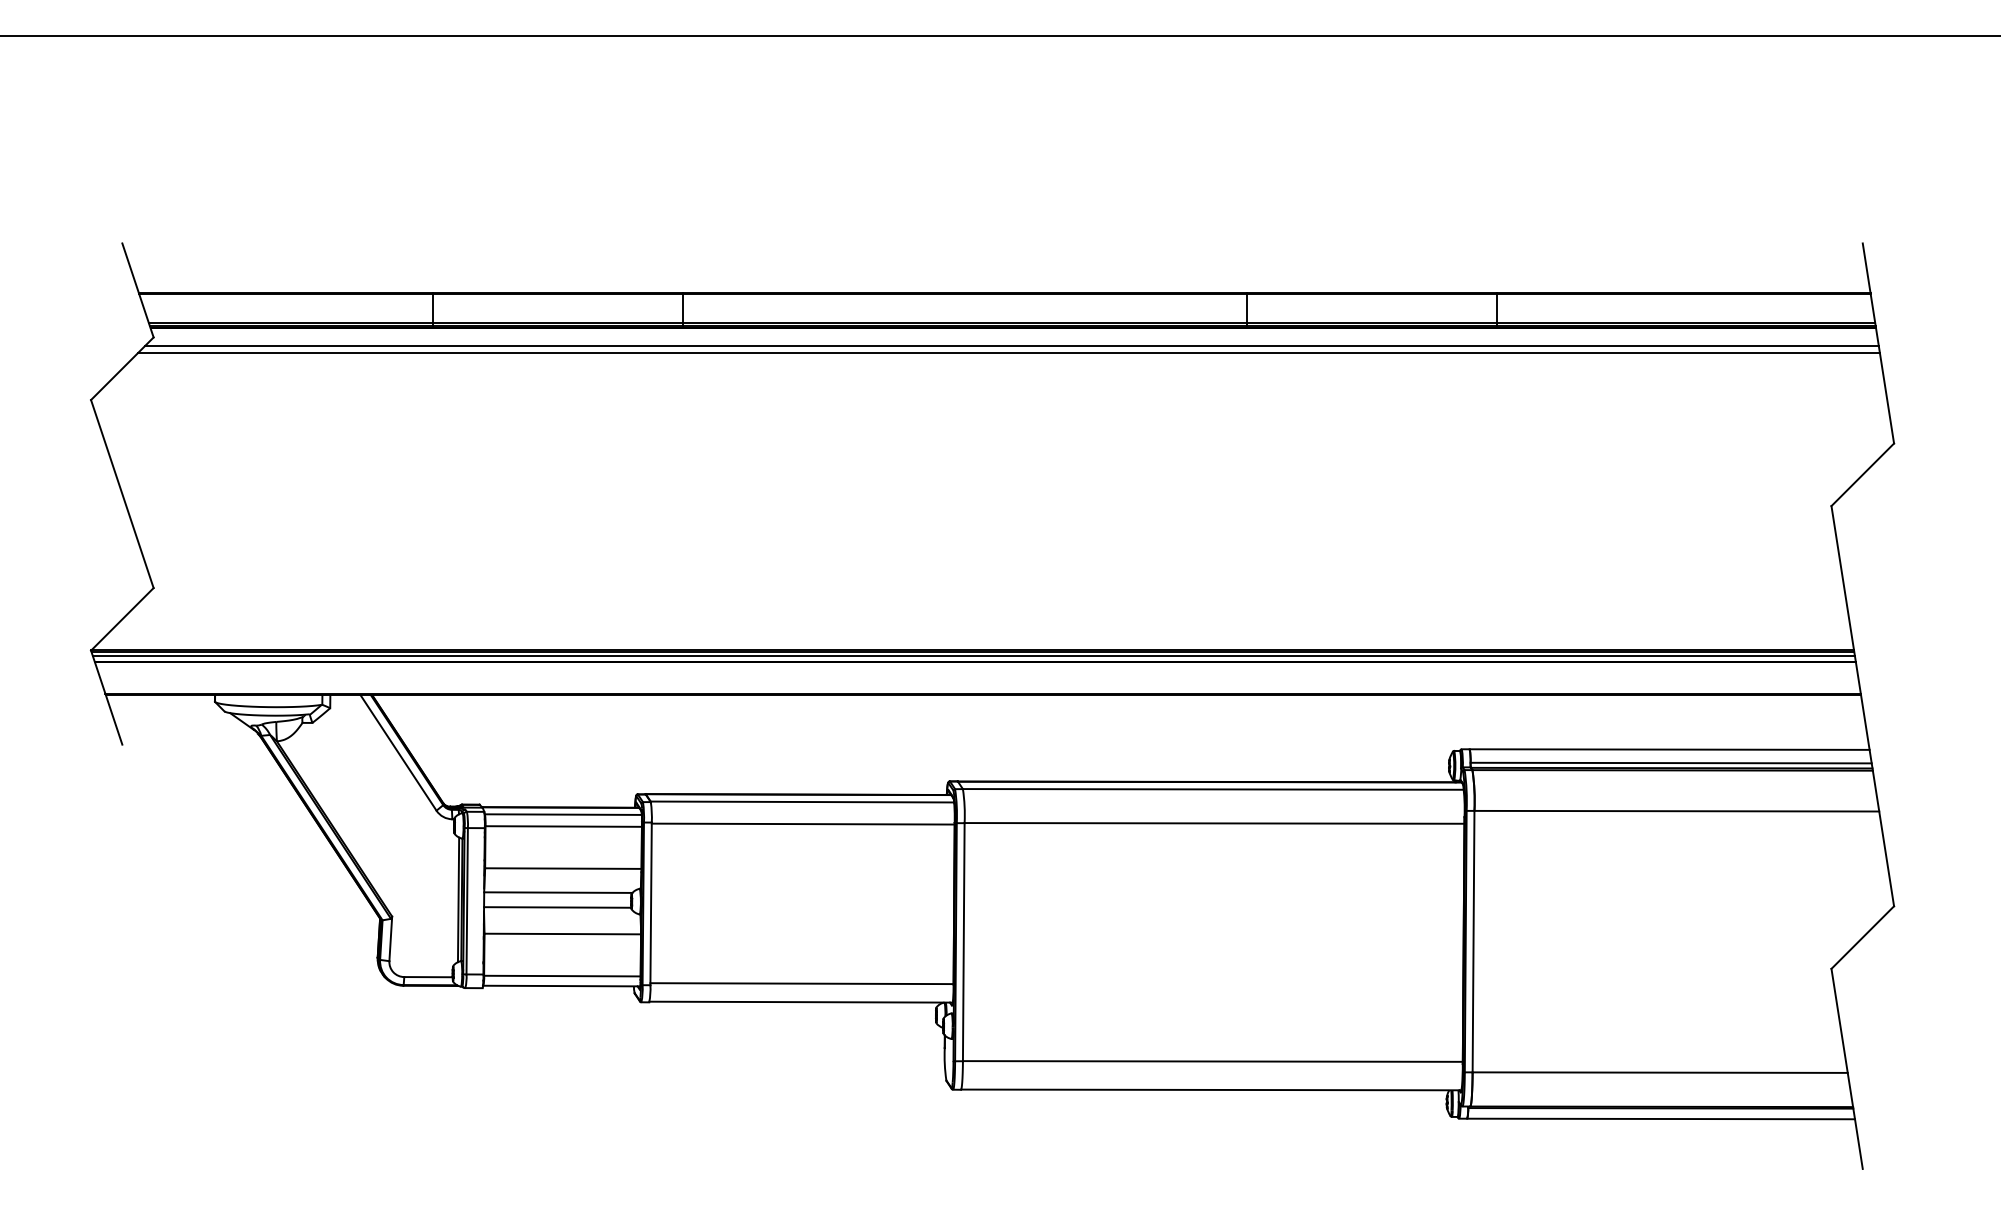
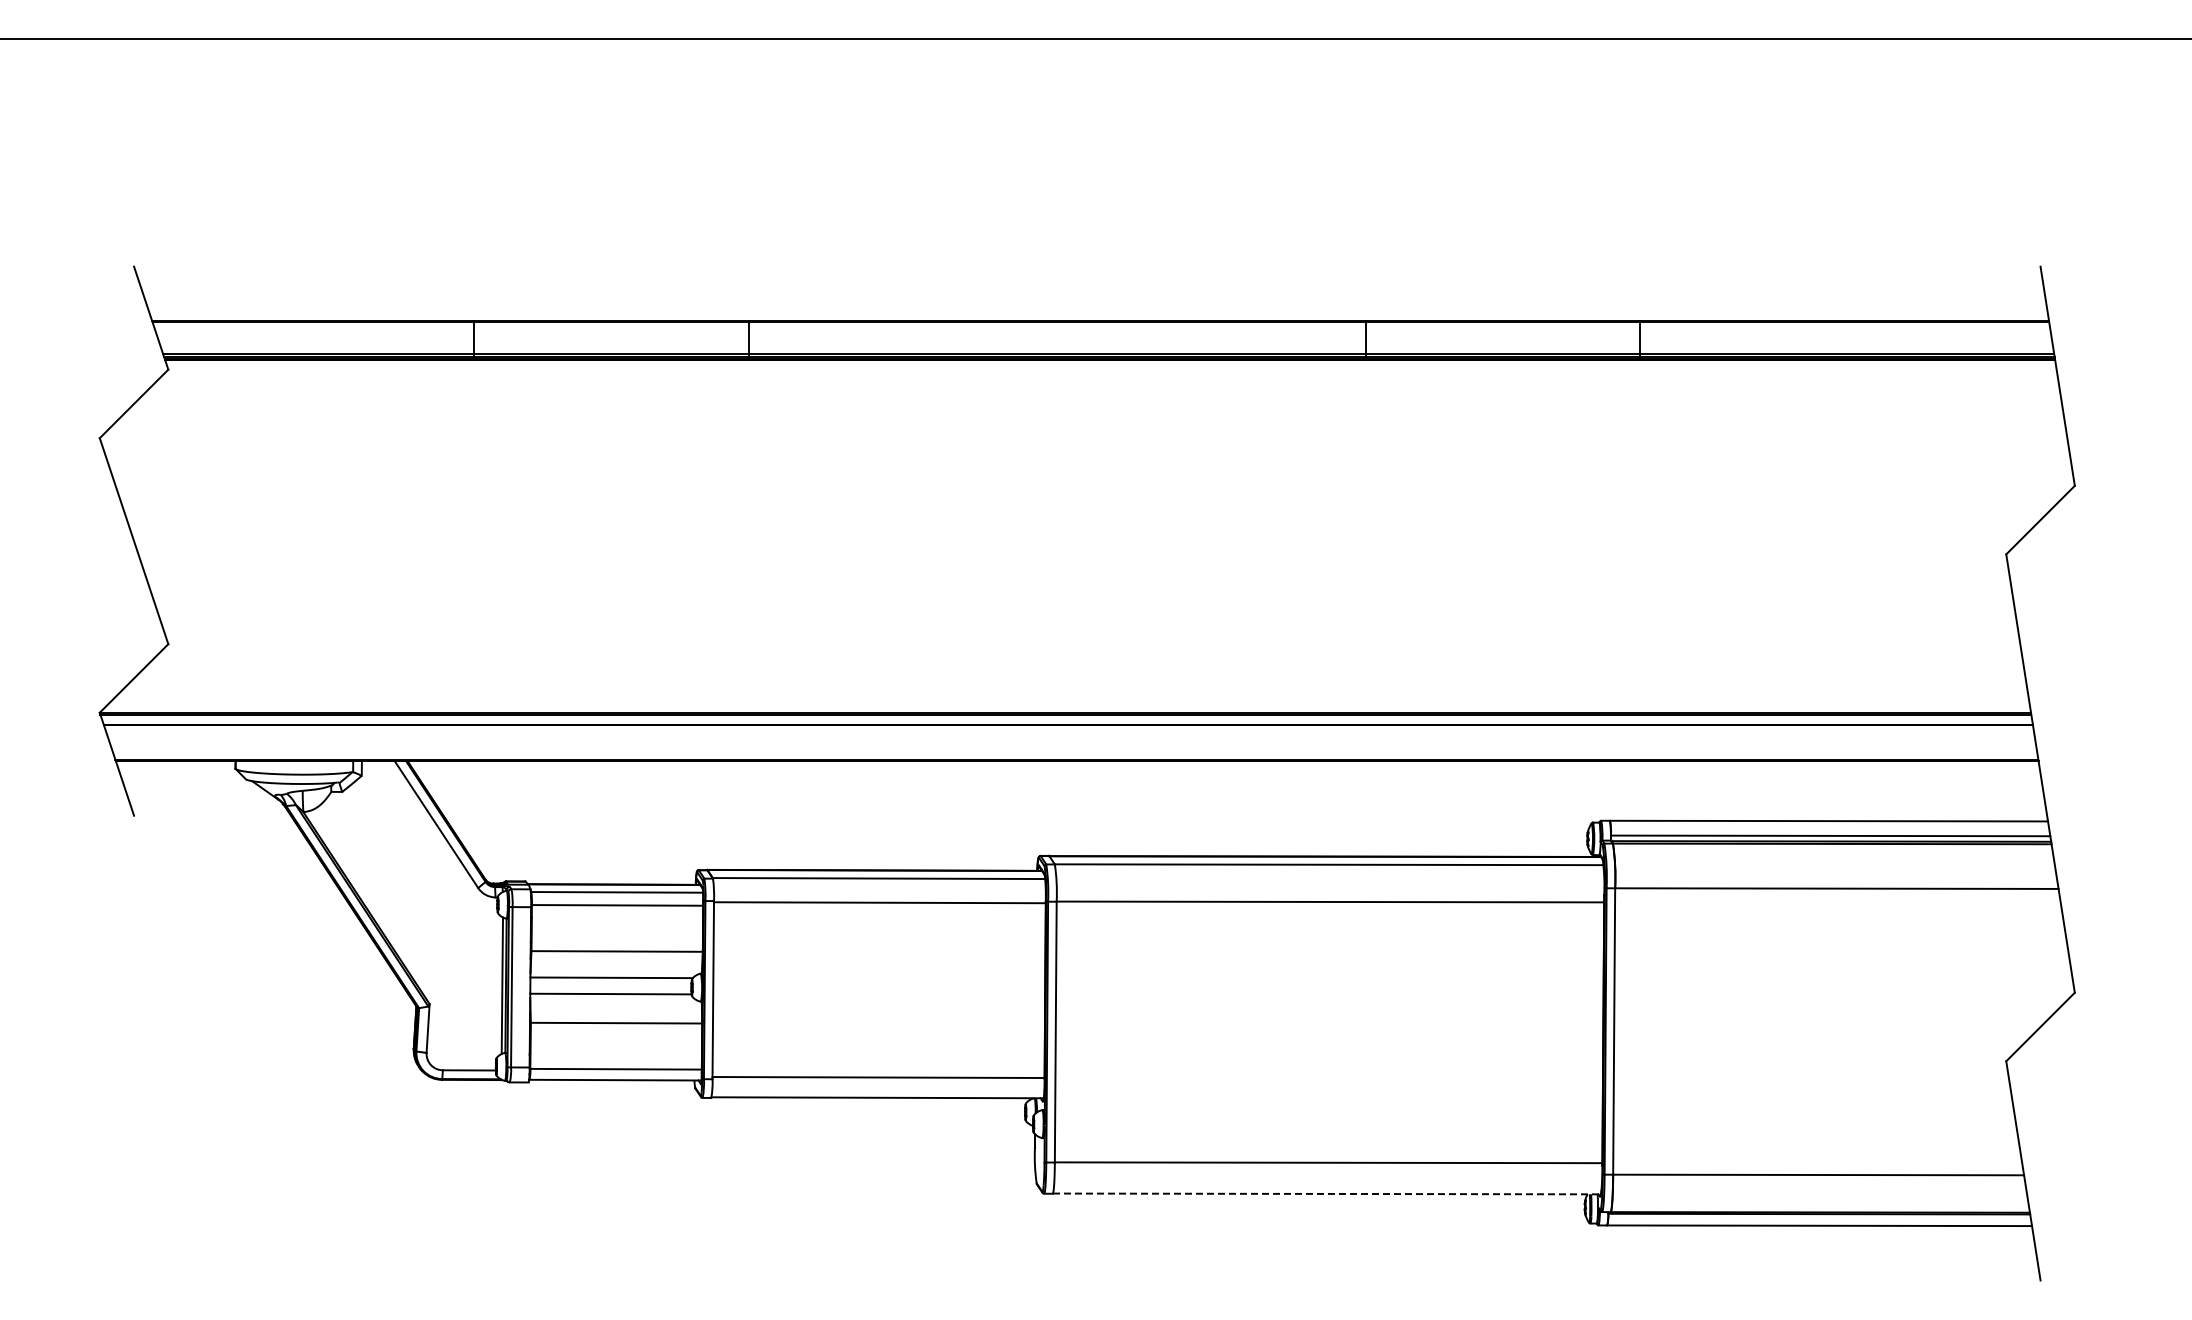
line: (1011, 345) -> (1108, 378), removed
line: (1009, 352) -> (1105, 386), removed
line: (973, 655) -> (1066, 718), removed
line: (1210, 1089) -> (1326, 1193), solid -> dashed

